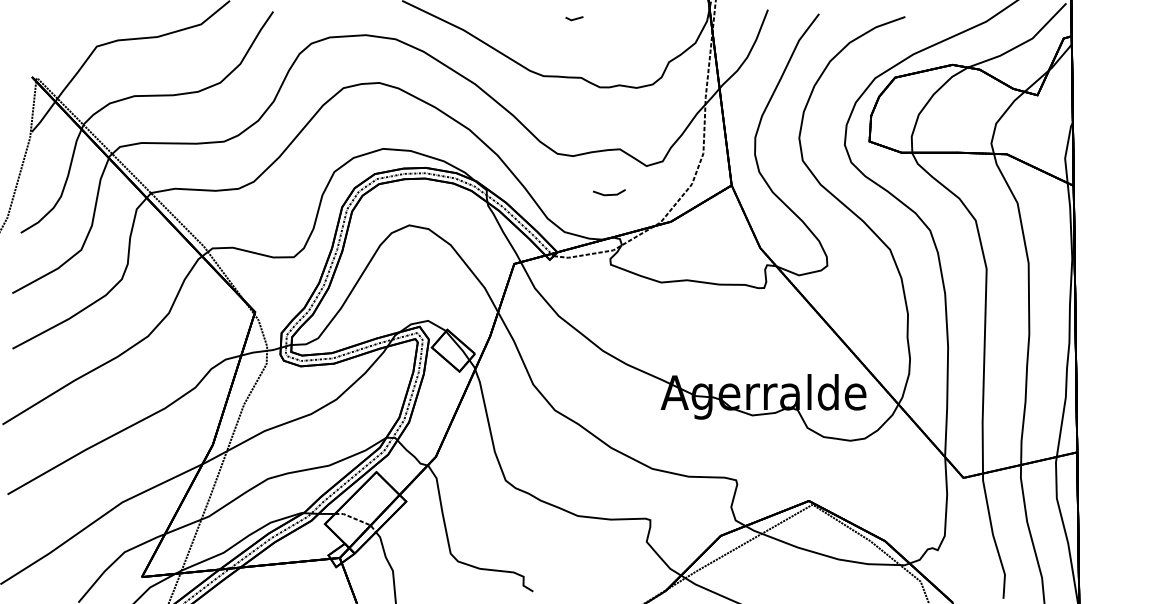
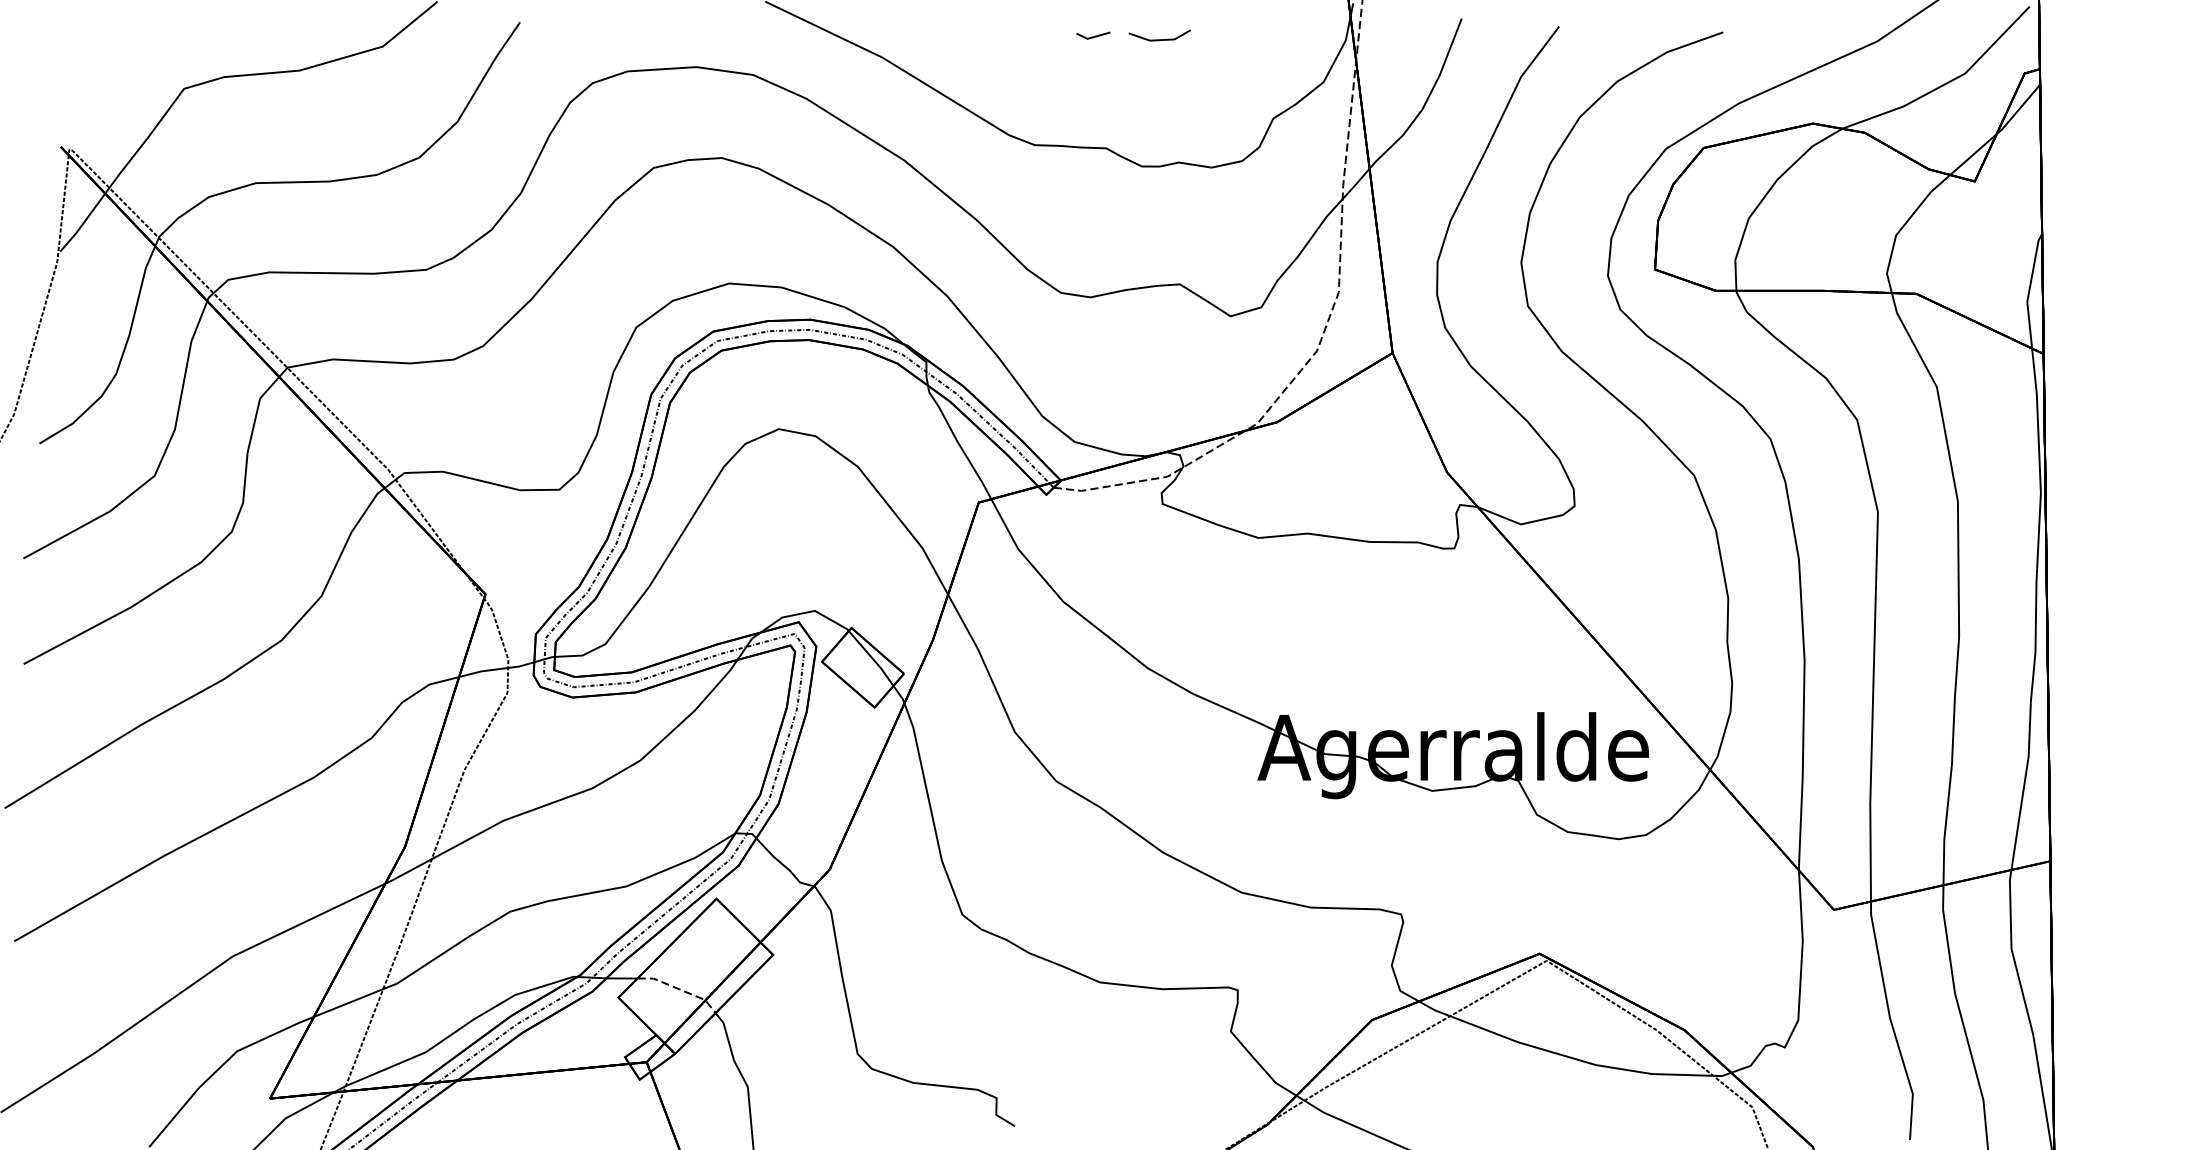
line: (609, 194) -> (1160, 39), moved

